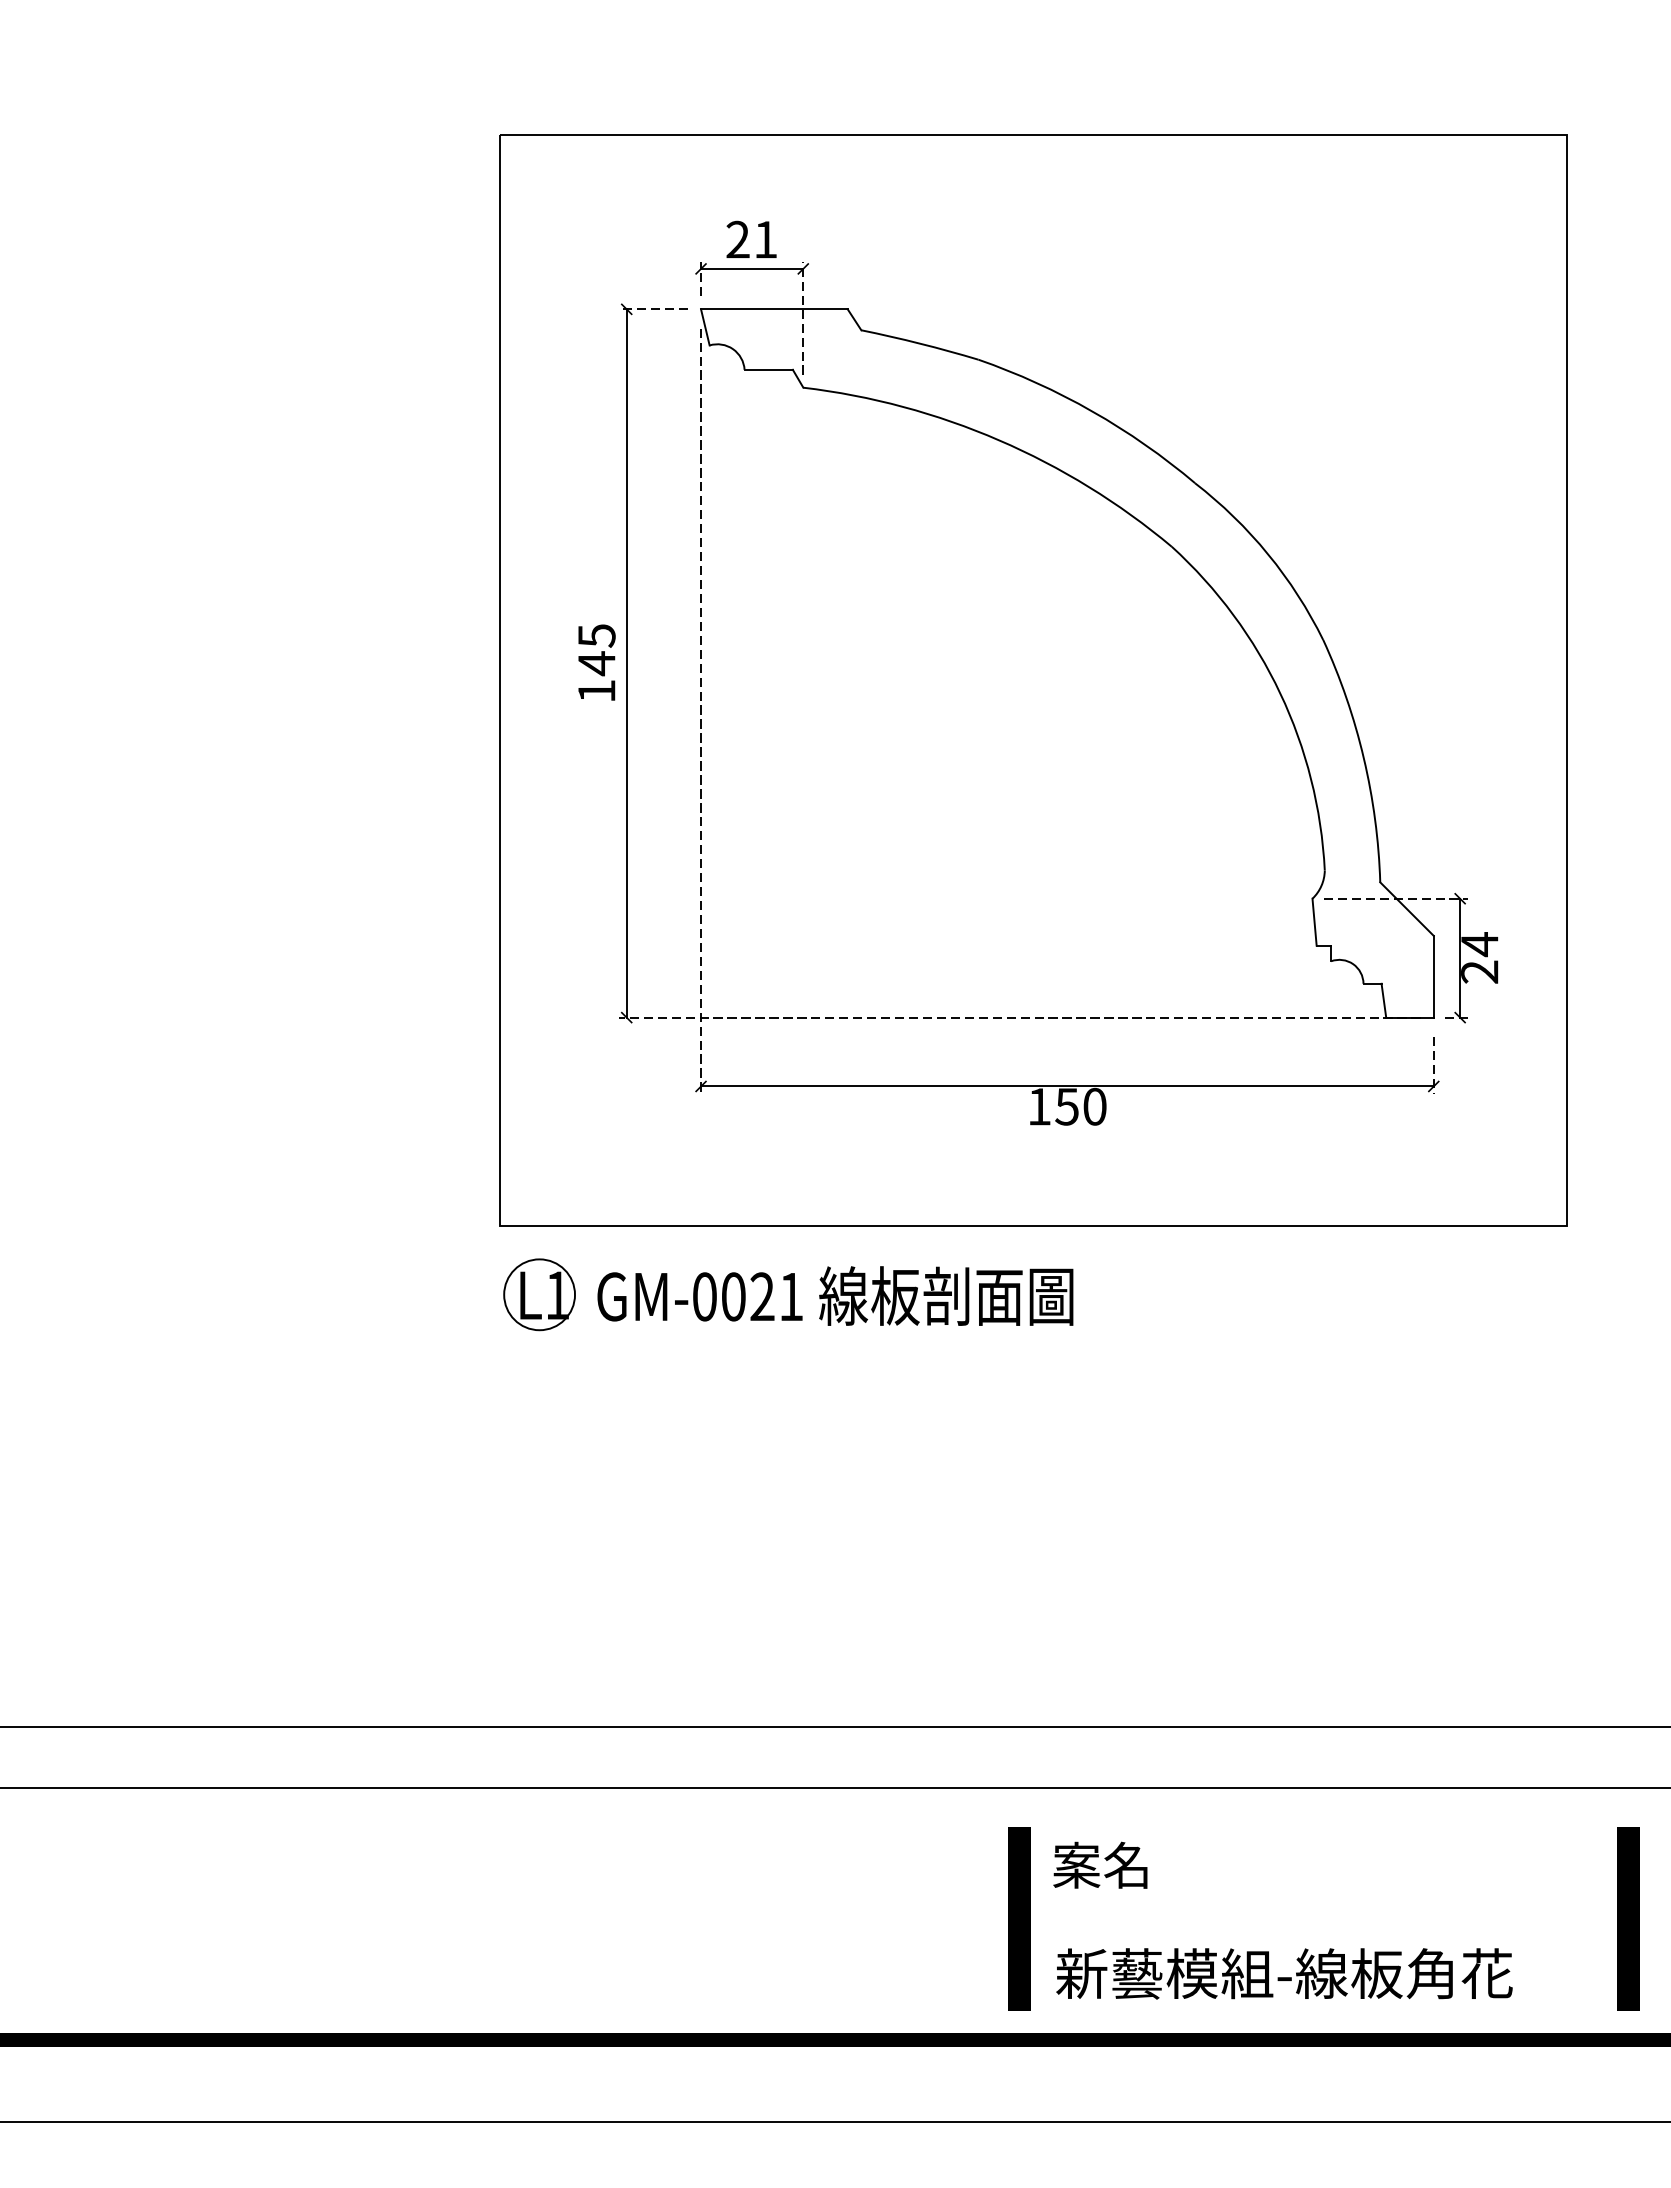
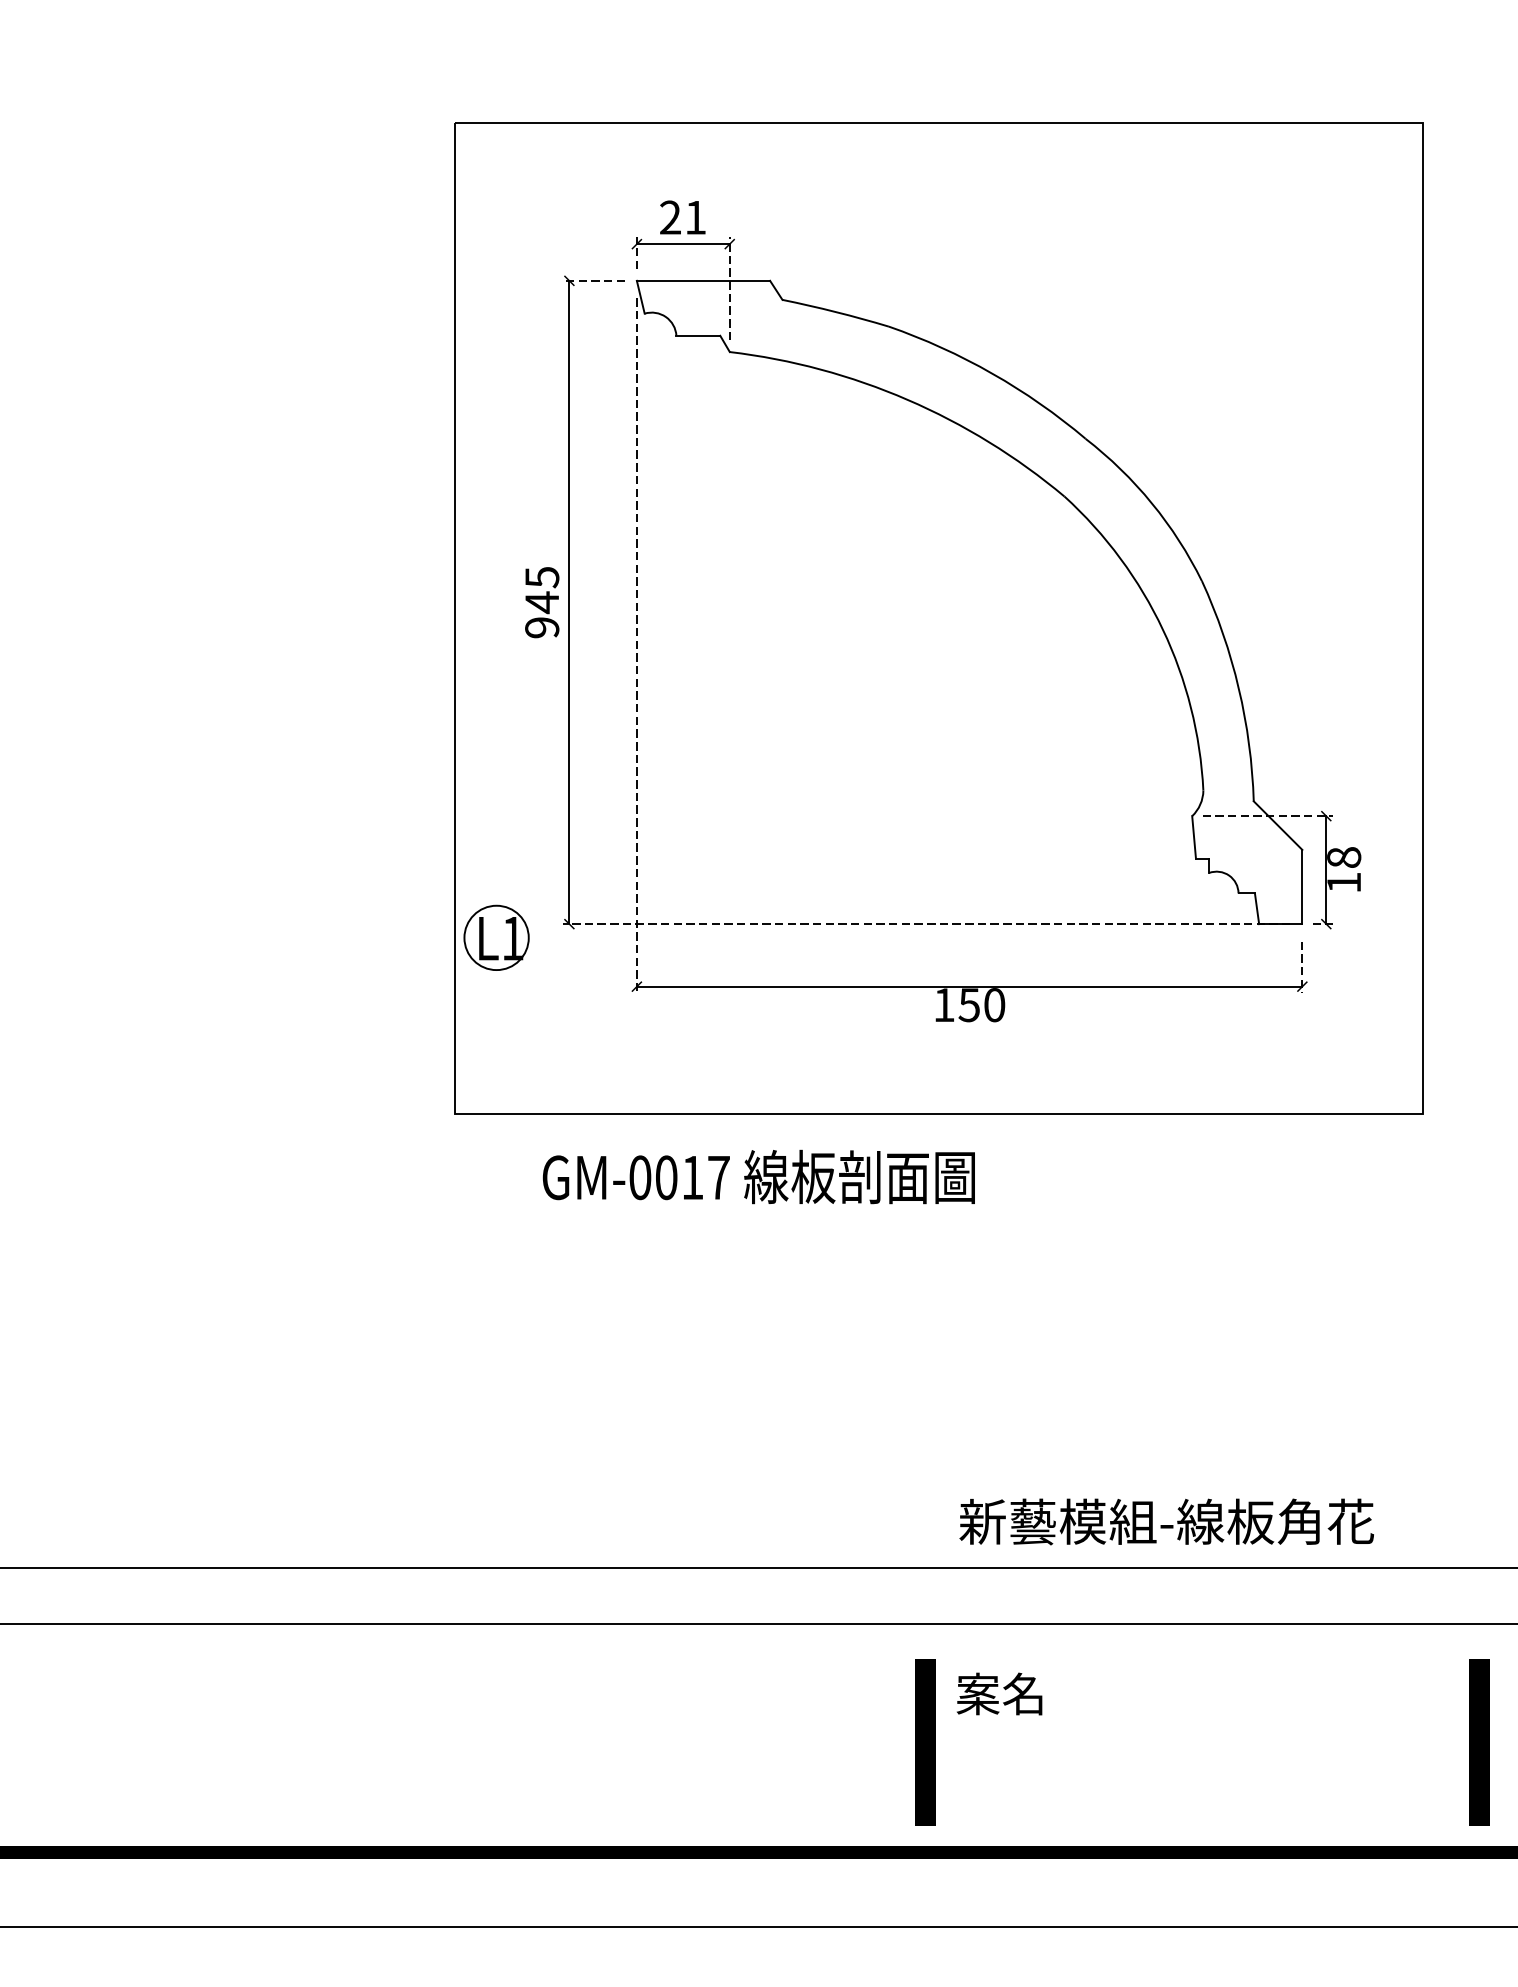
text: (596, 691) -> (541, 627), 145 -> 945
text: (1479, 957) -> (1343, 869), 24 -> 18
part: (539, 1294) -> (496, 937), moved
text: (776, 1296) -> (705, 1177), GM-0021 -> GM-0017
text: (1284, 1973) -> (1166, 1521), moved

